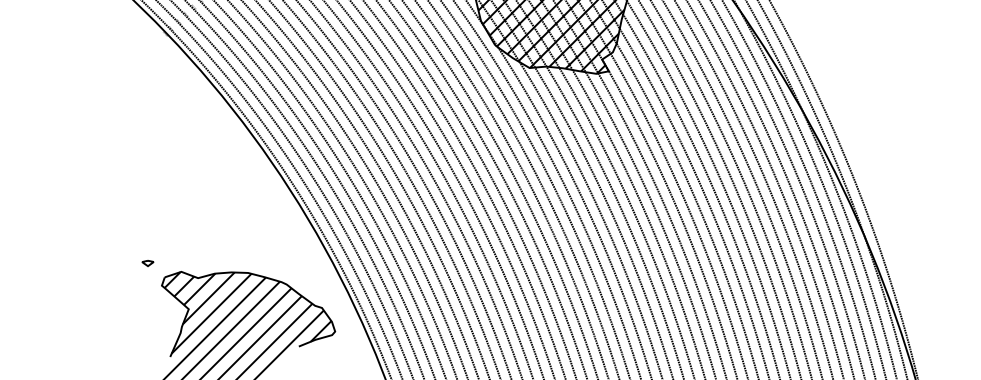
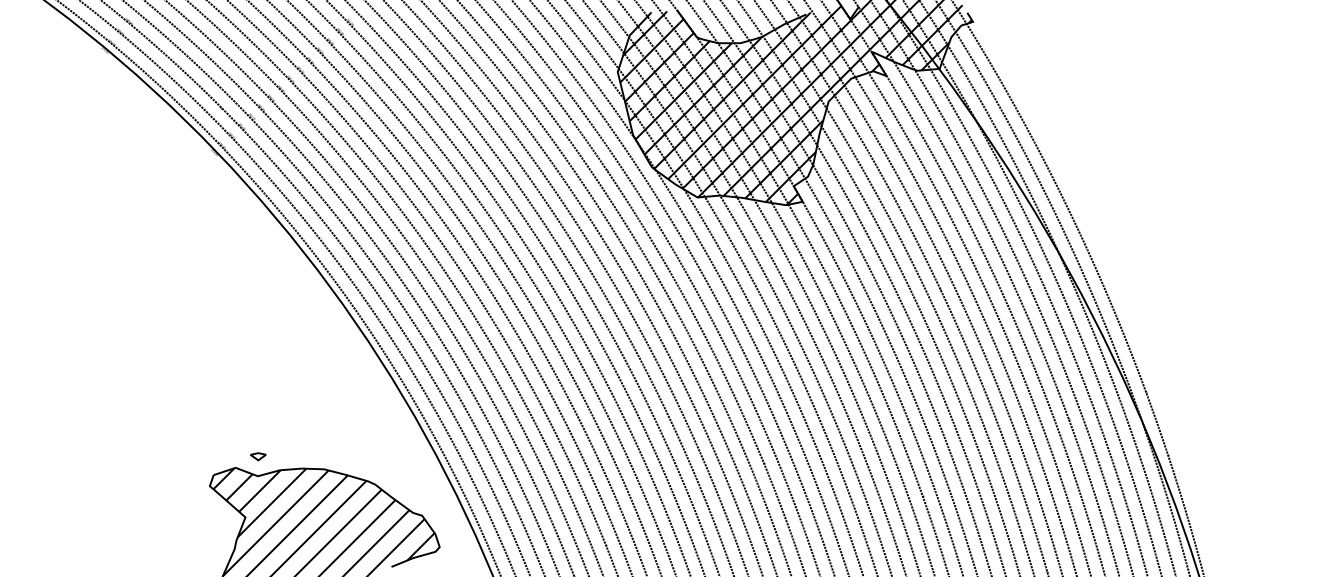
part: (148, 263) -> (258, 456), moved

